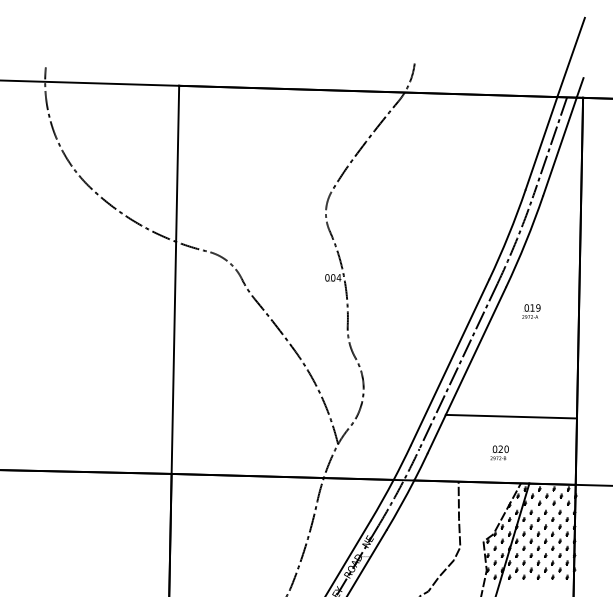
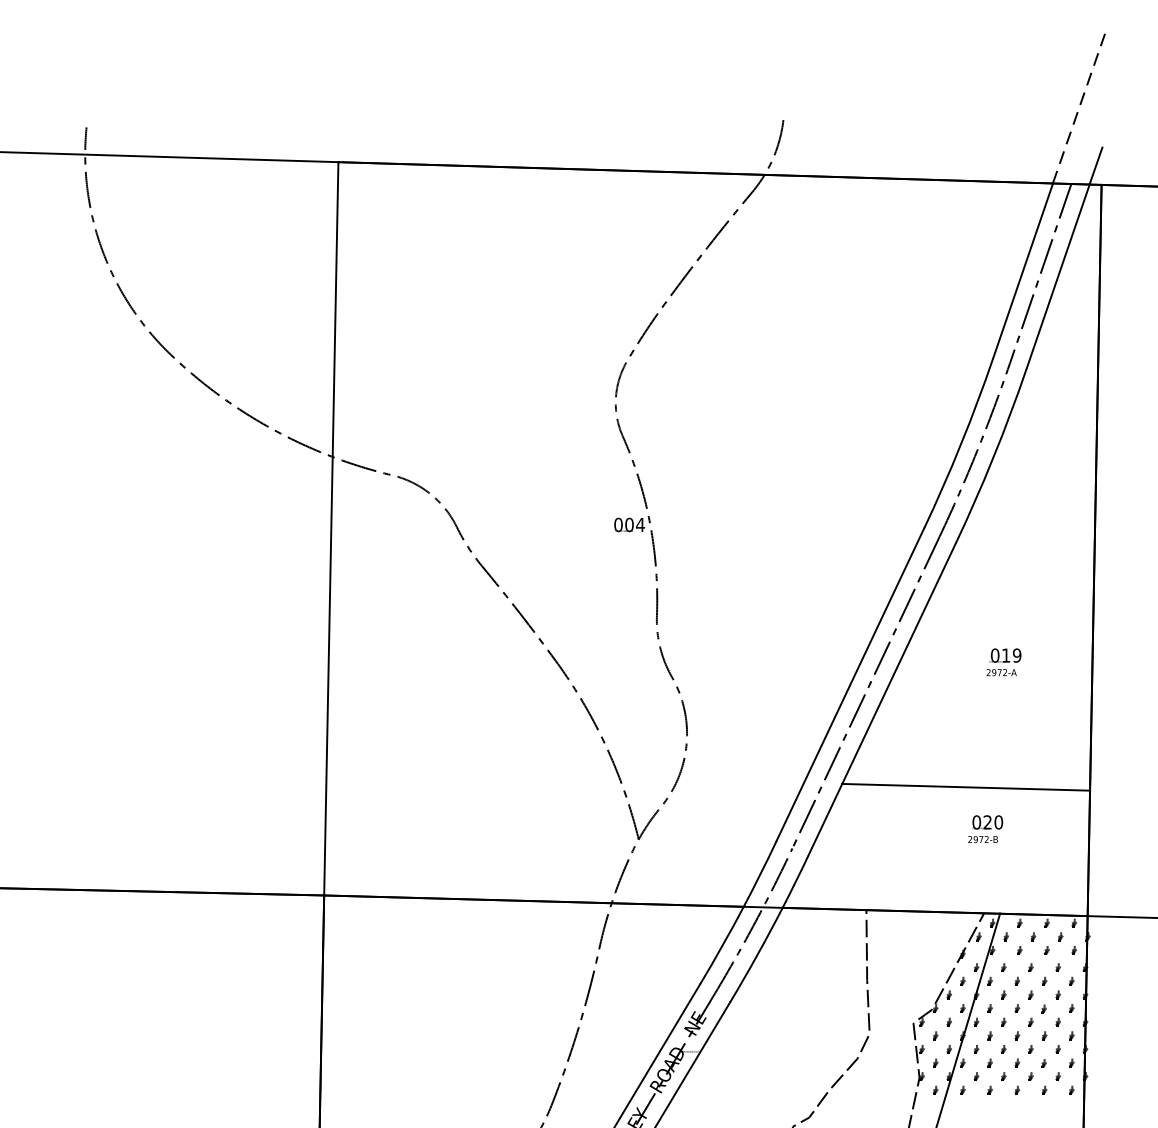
line: (571, 57) -> (1079, 108), solid -> dashed
text: (531, 311) -> (1004, 662), moved
text: (499, 452) -> (985, 828), moved

